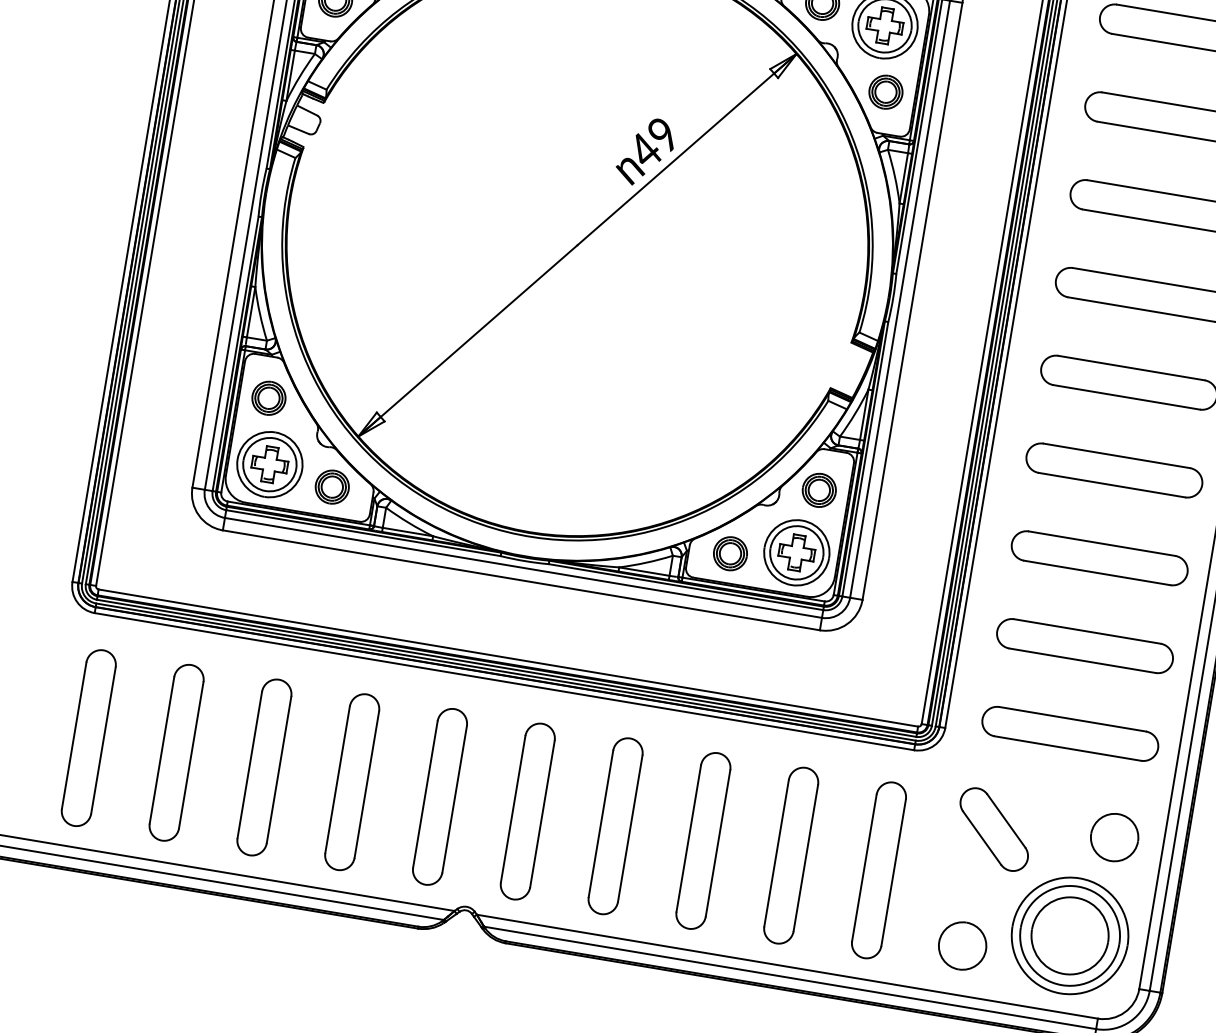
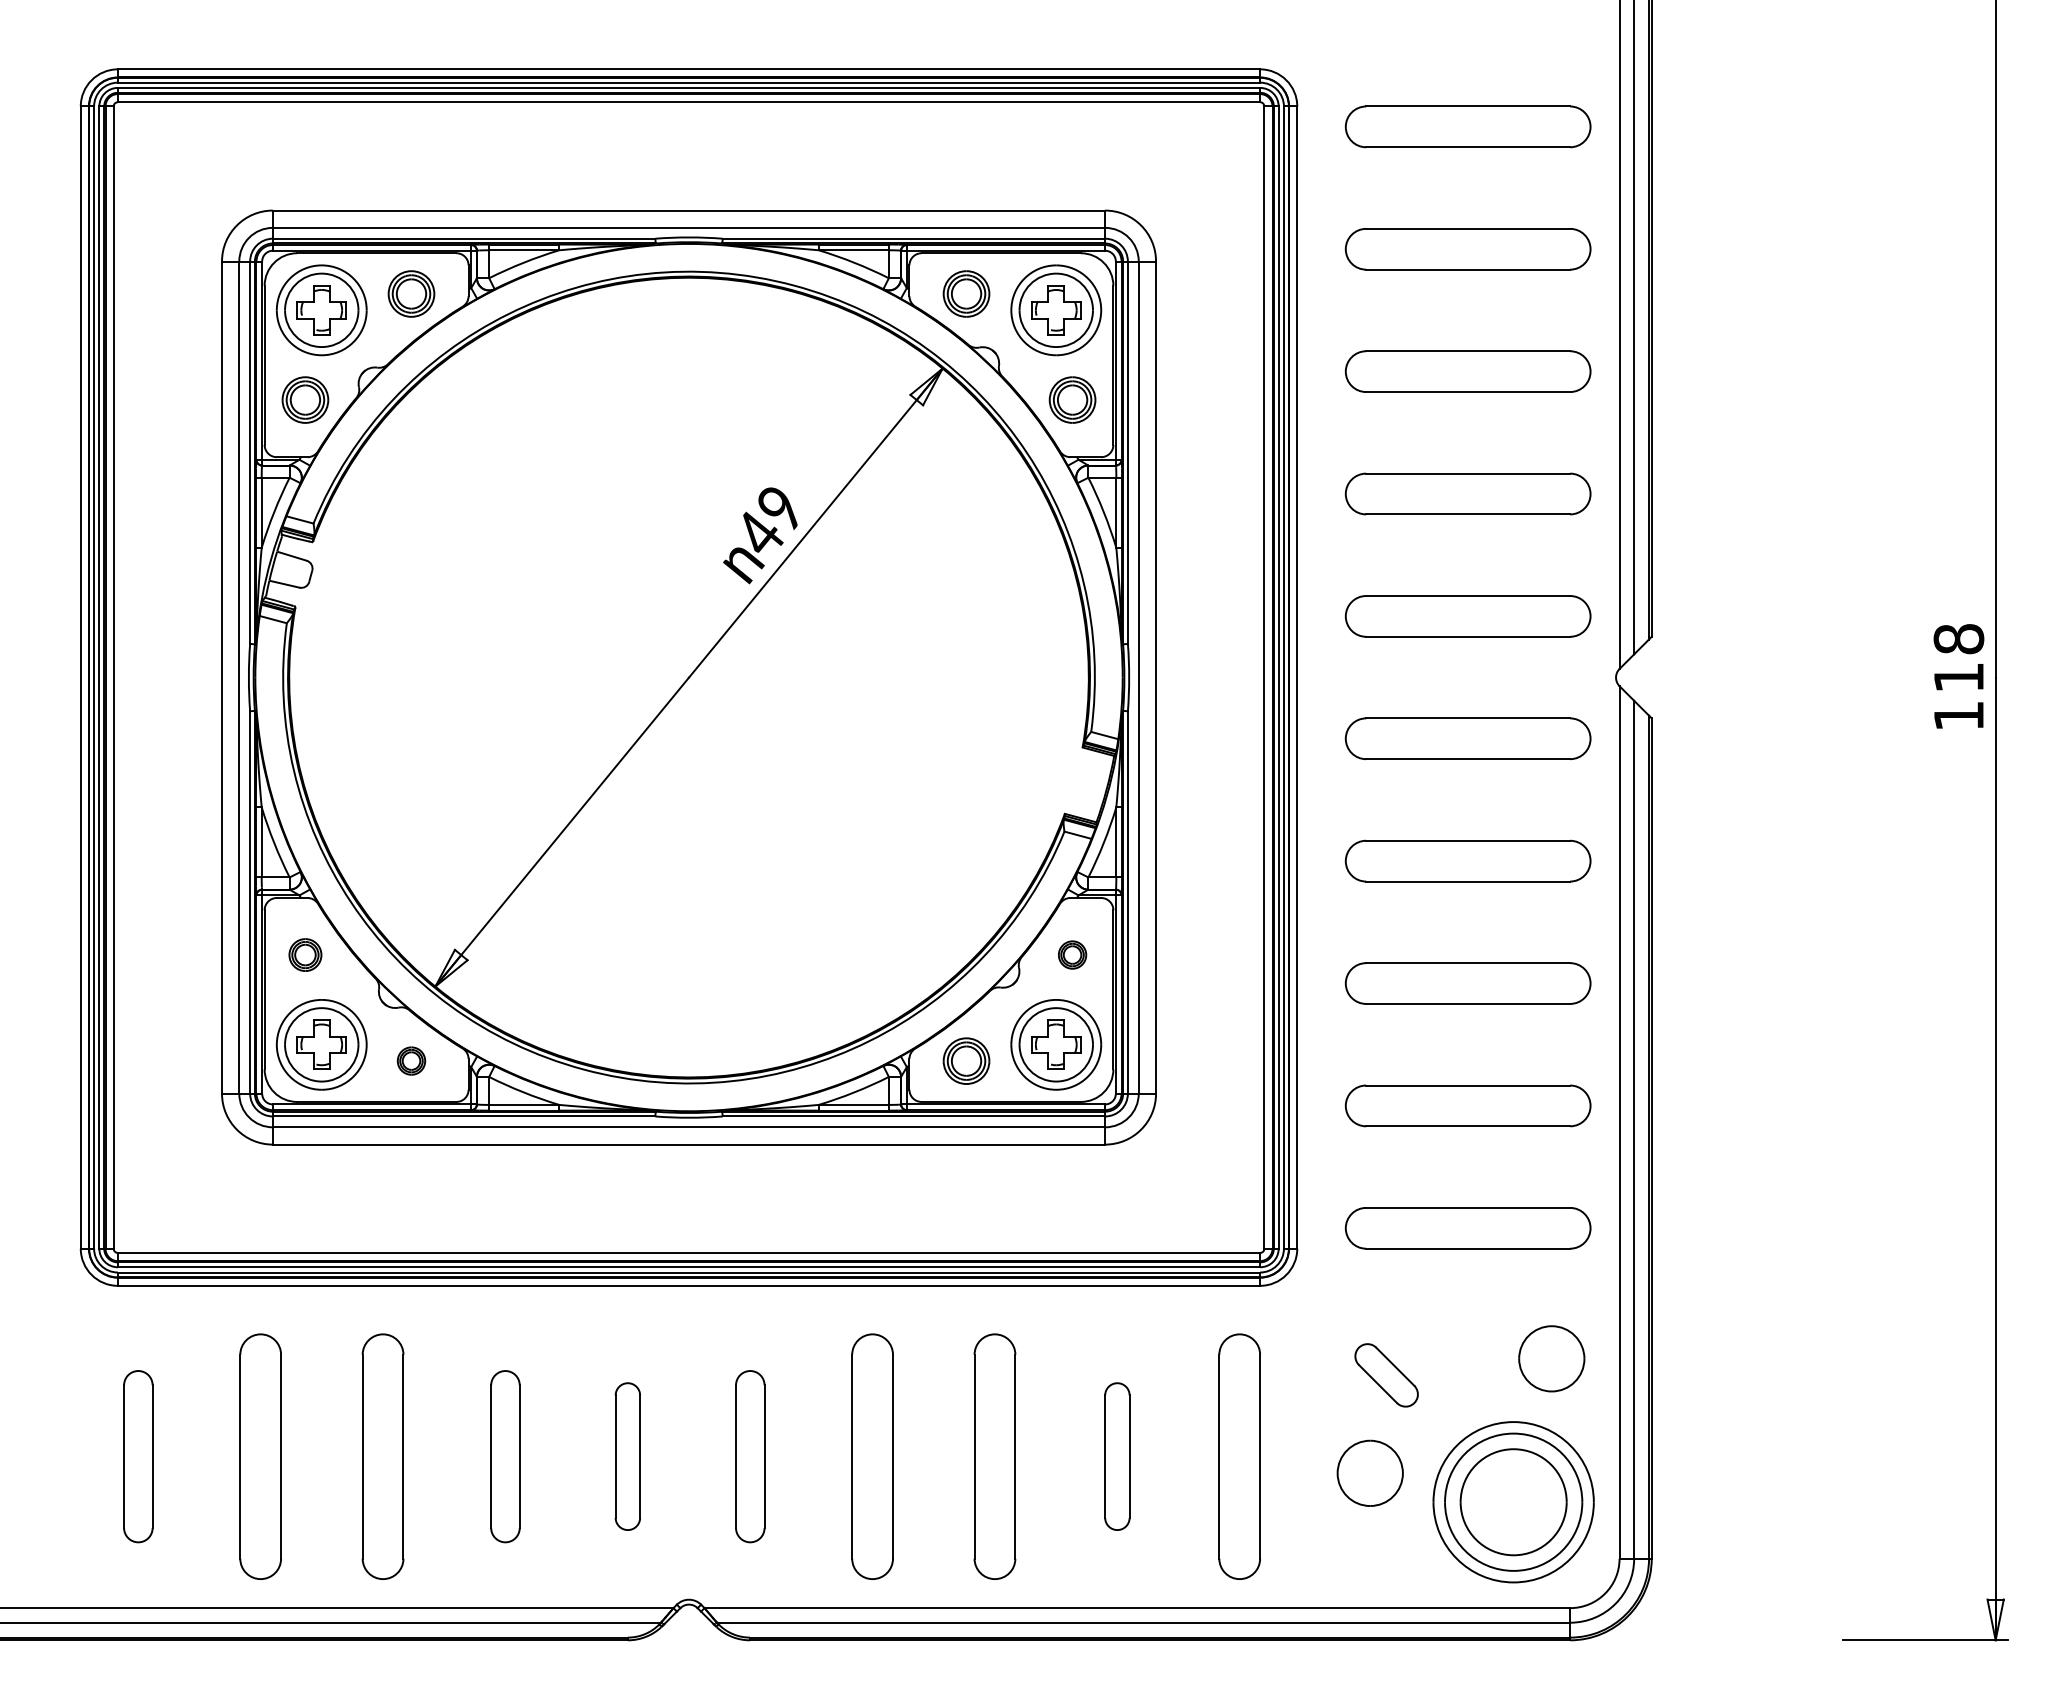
part: (269, 397) -> (305, 954), size x0.7
part: (332, 486) -> (411, 1060), size x0.6
part: (819, 489) -> (1072, 954), size x0.6
part: (88, 737) -> (138, 1456), size x0.7
part: (352, 782) -> (505, 1456), size x0.7
part: (439, 796) -> (627, 1456), size x0.6
part: (528, 811) -> (750, 1456), size x0.7
part: (994, 829) -> (1386, 1375), size x0.6
part: (791, 855) -> (1117, 1456), size x0.6
part: (962, 945) -> (1369, 1472), moved

